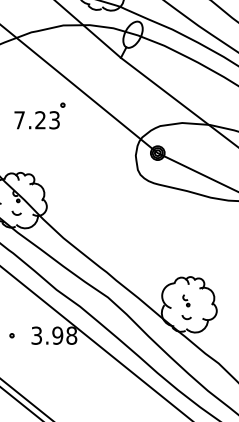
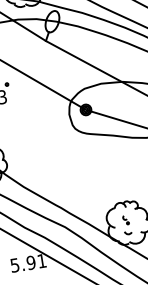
text: (54, 335) -> (28, 263), 3.98 -> 5.91

